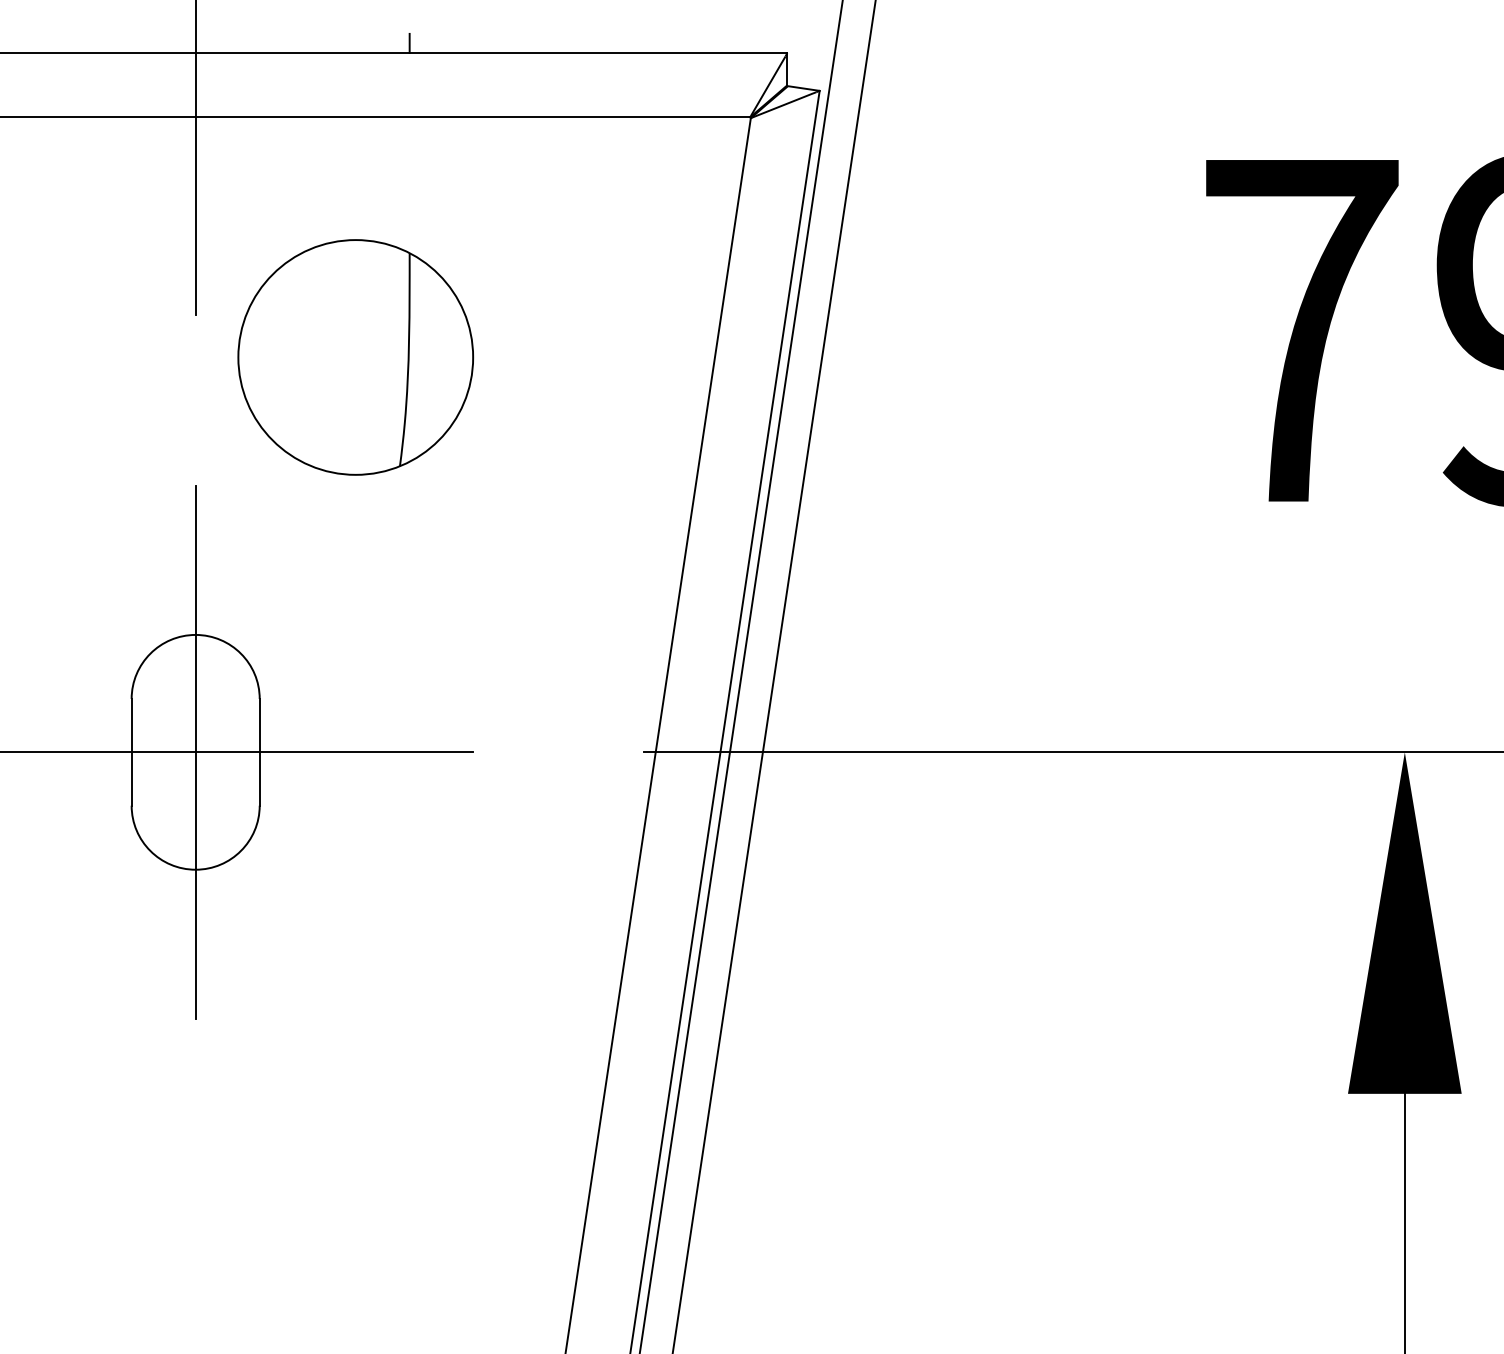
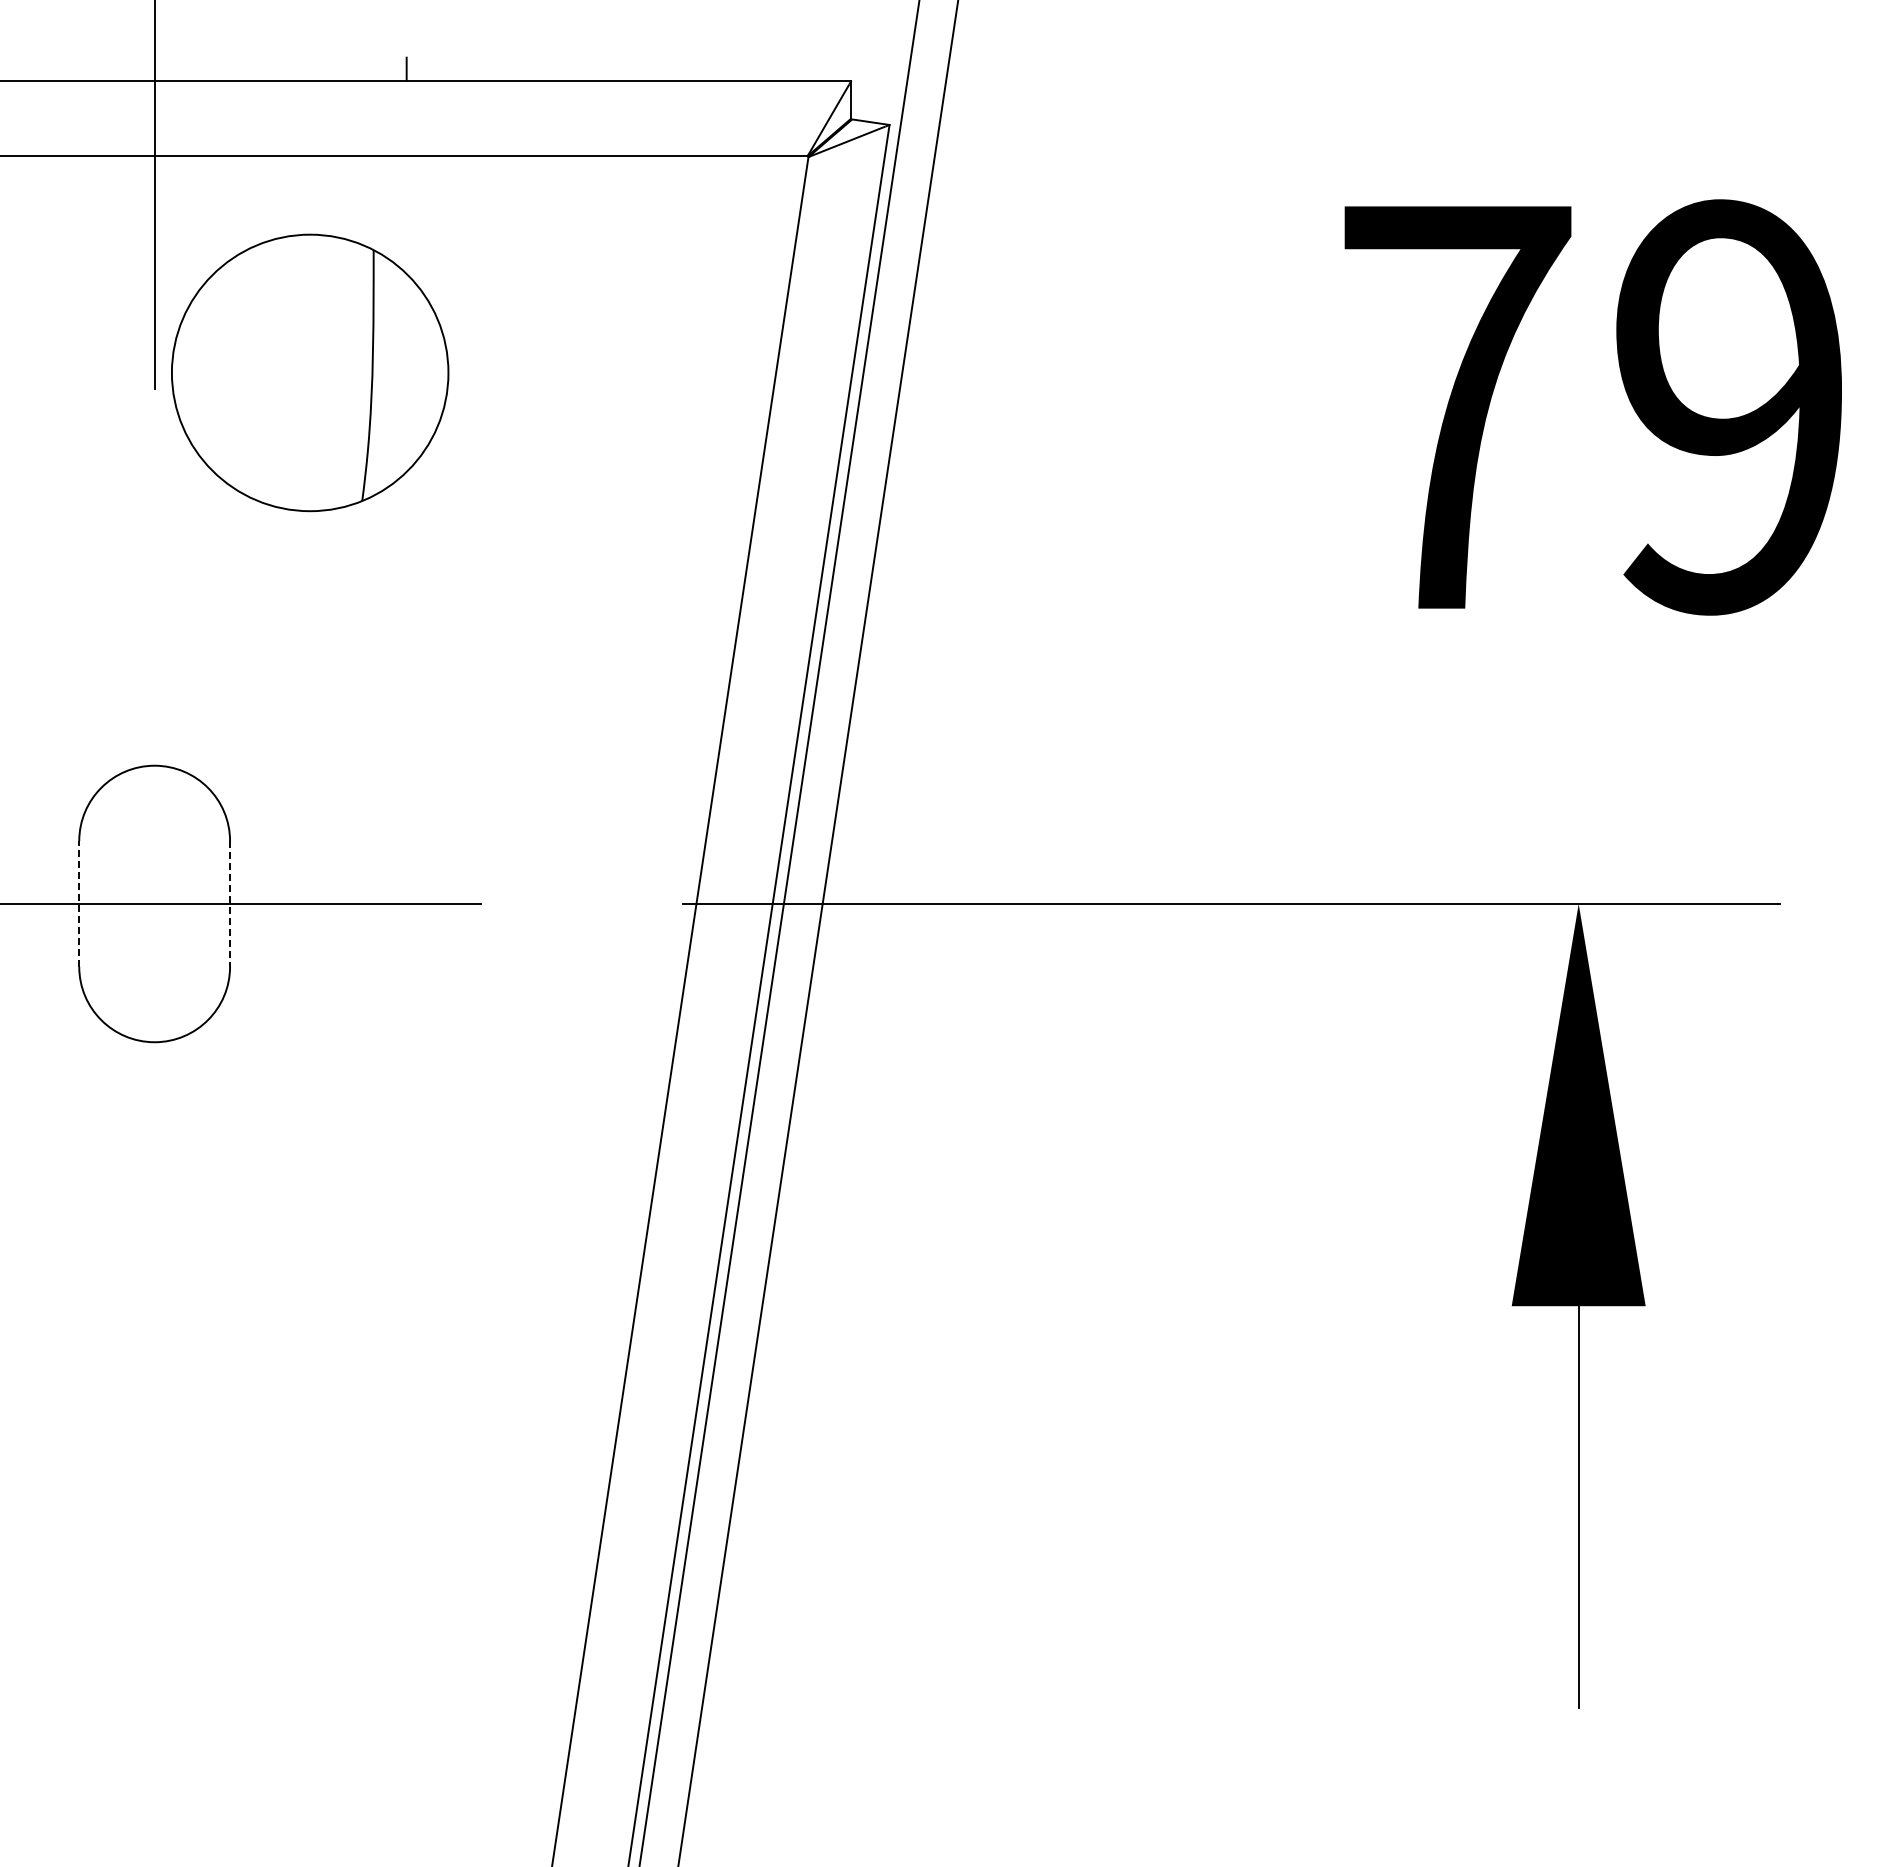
part: (356, 357) -> (310, 372), moved
line: (131, 751) -> (79, 903), solid -> dashed
line: (195, 751) -> (154, 903), removed
line: (260, 751) -> (230, 903), solid -> dashed

